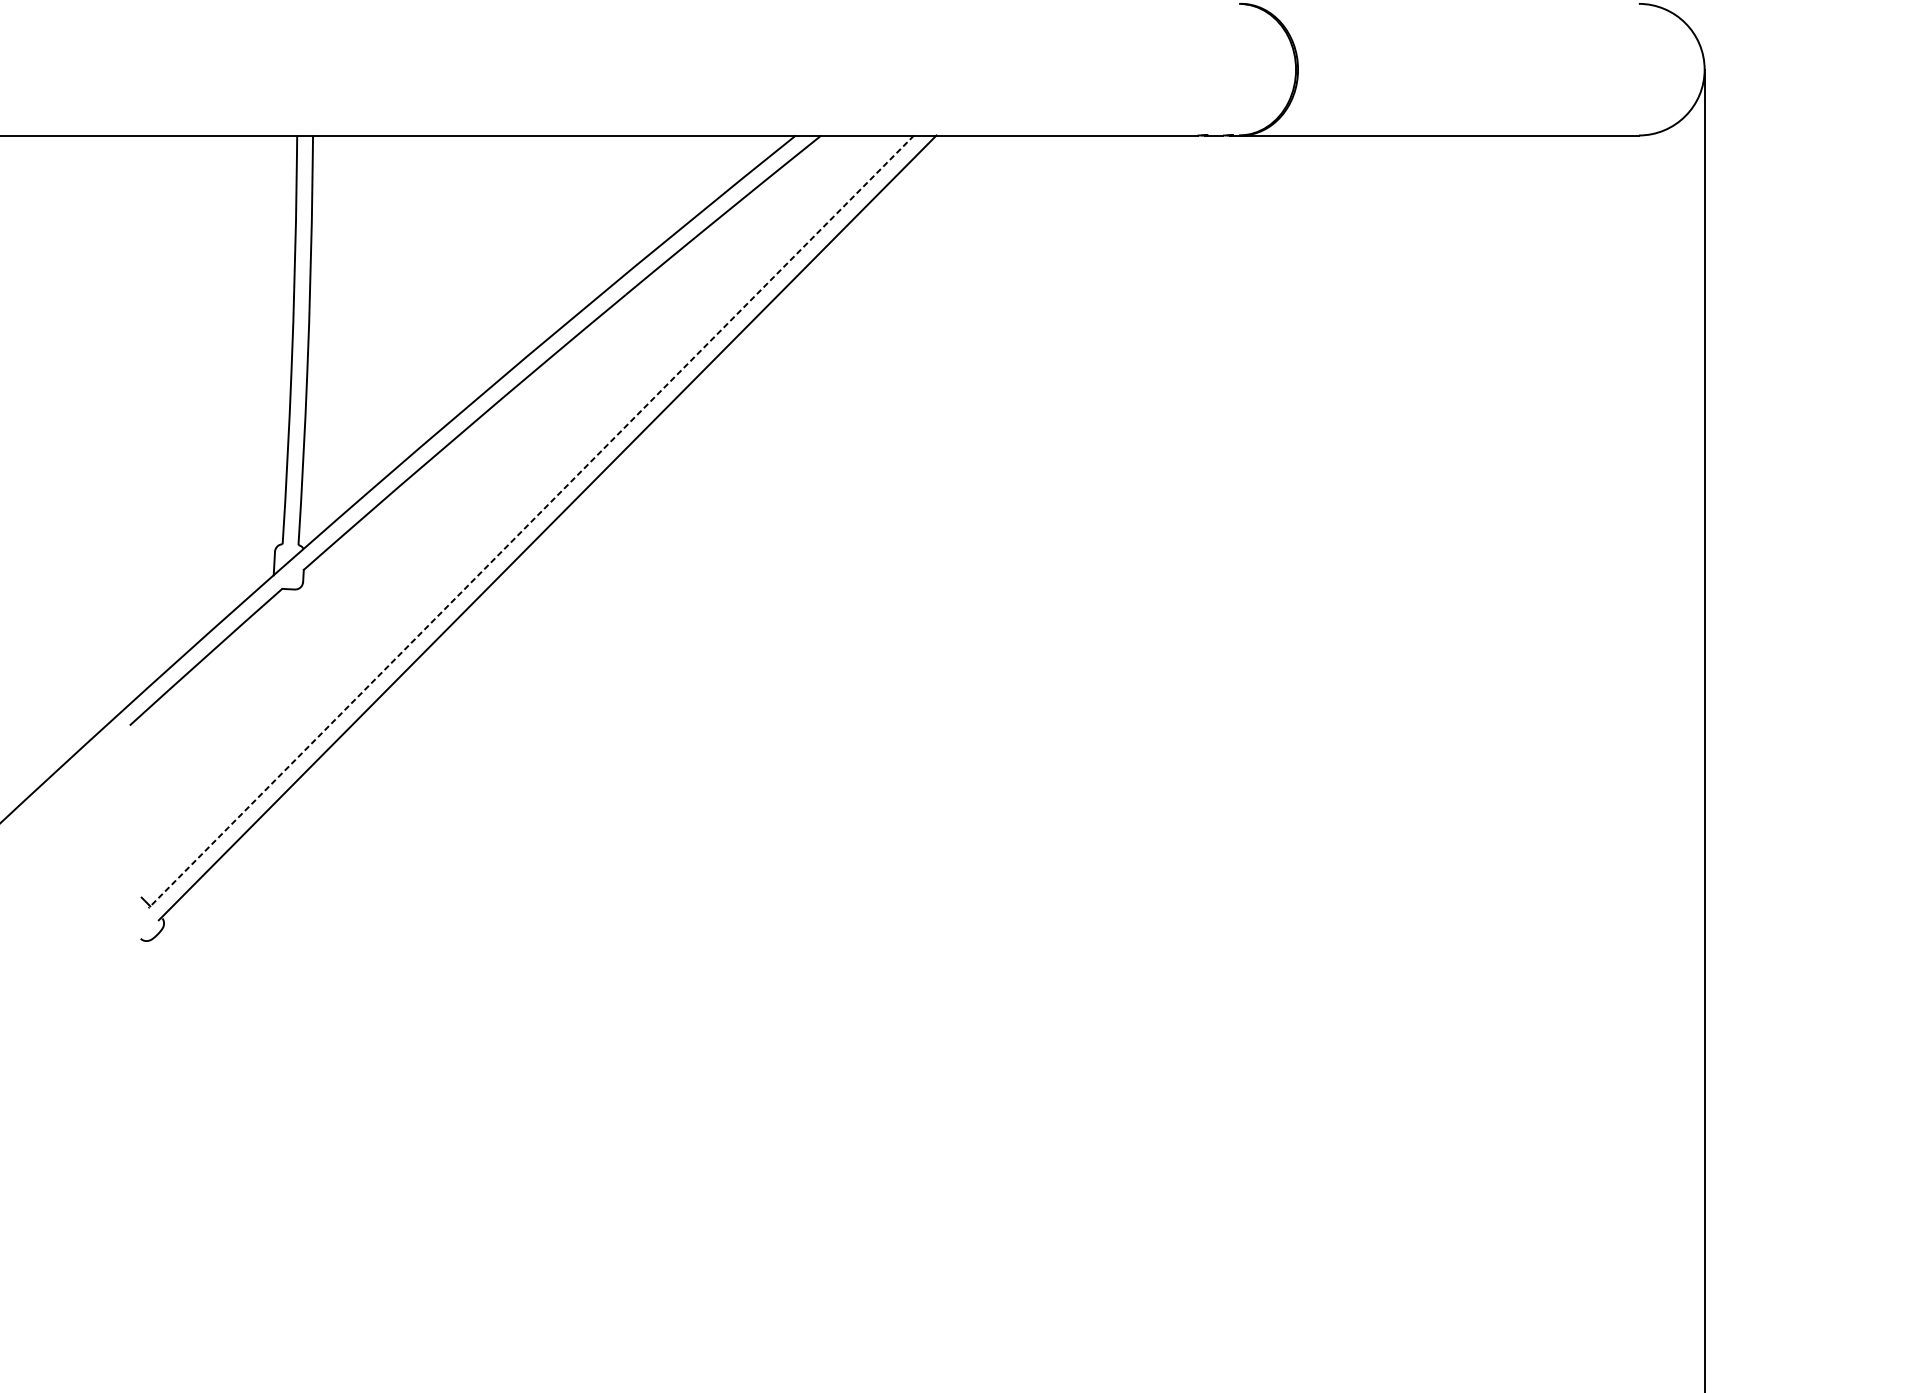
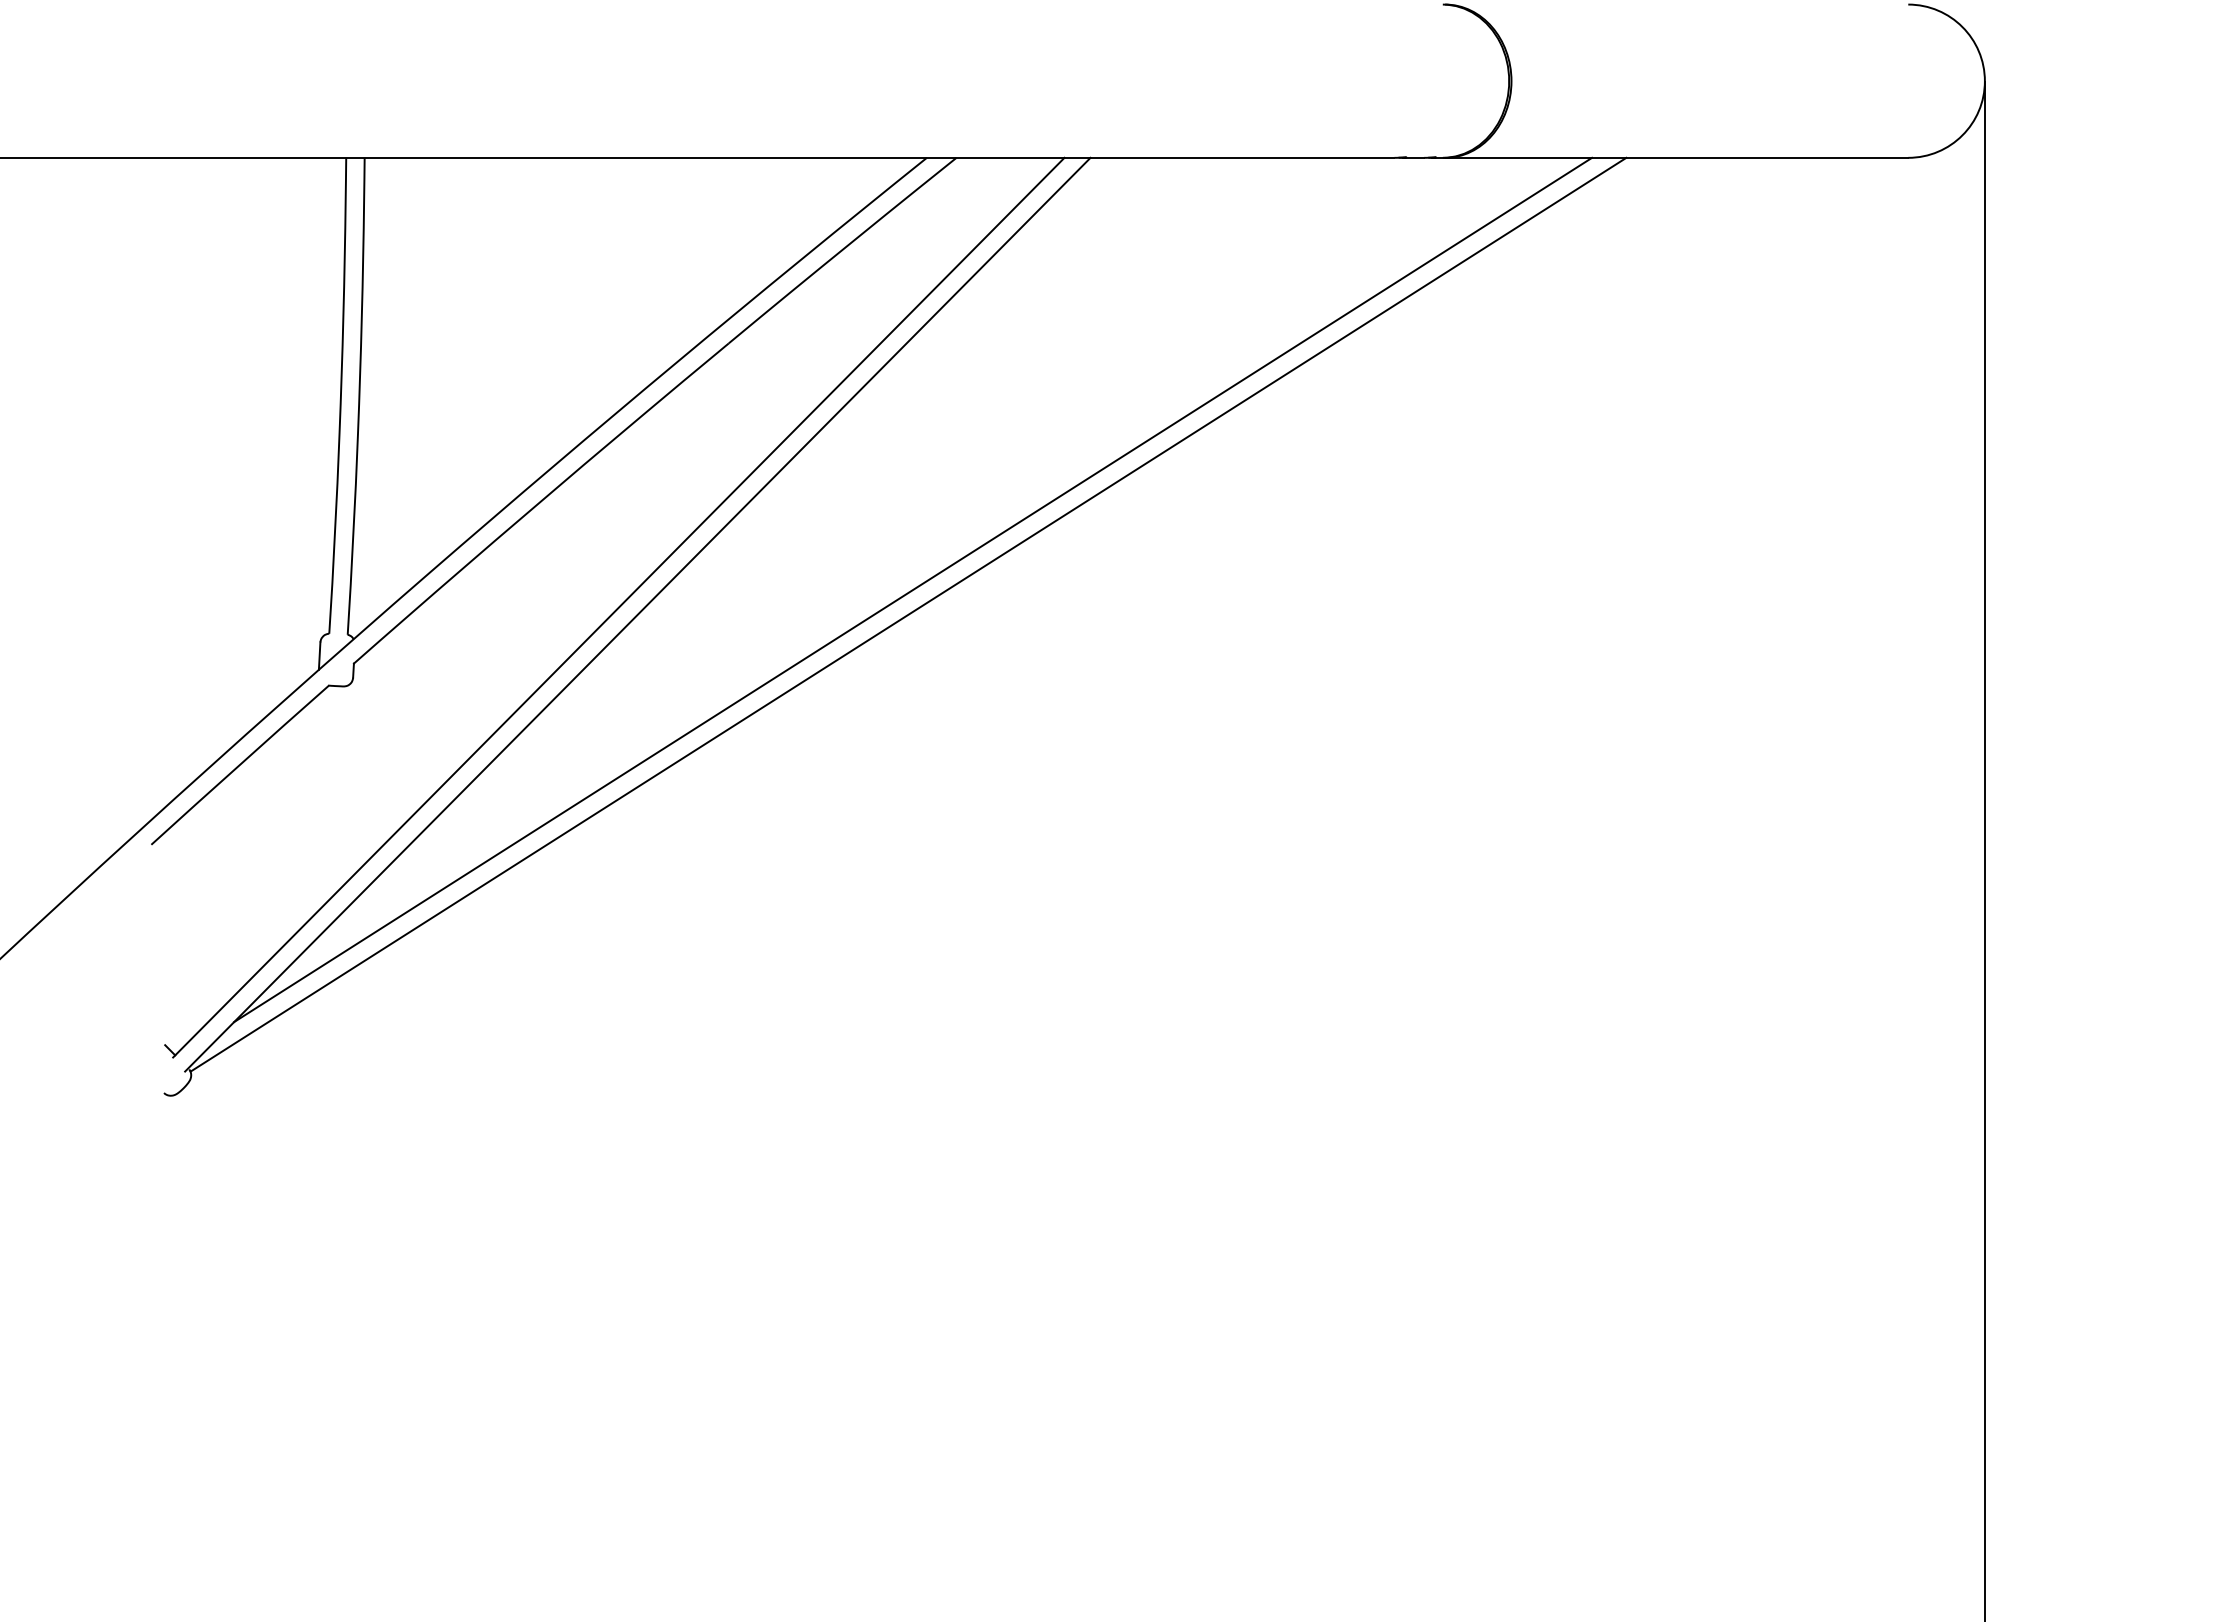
line: (784, 506) -> (913, 589), added
line: (531, 522) -> (618, 608), dashed -> solid
line: (780, 527) -> (908, 614), added

